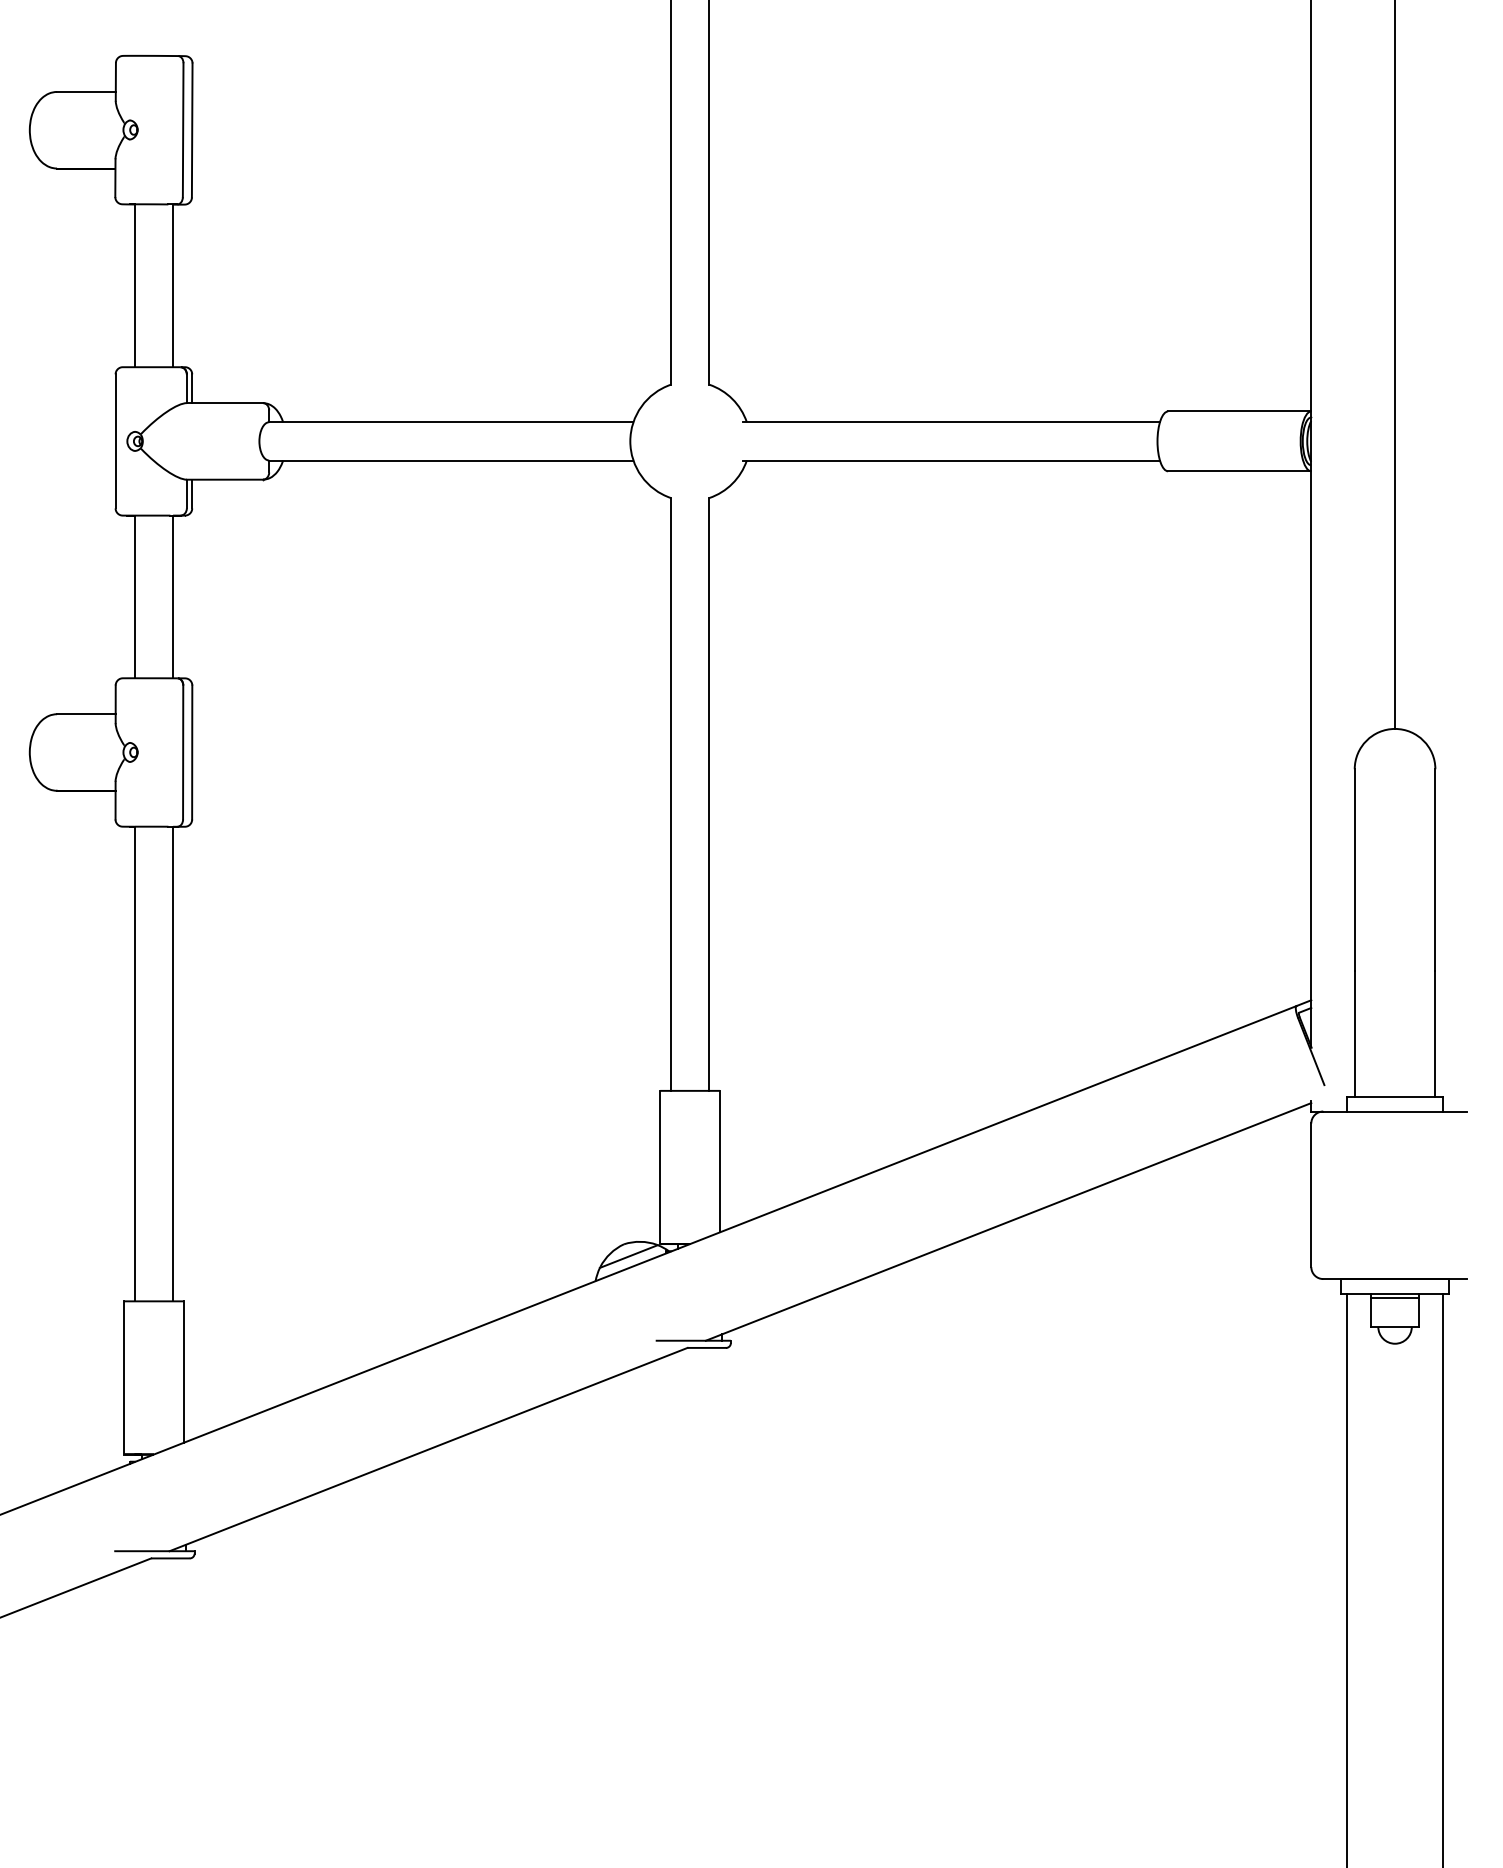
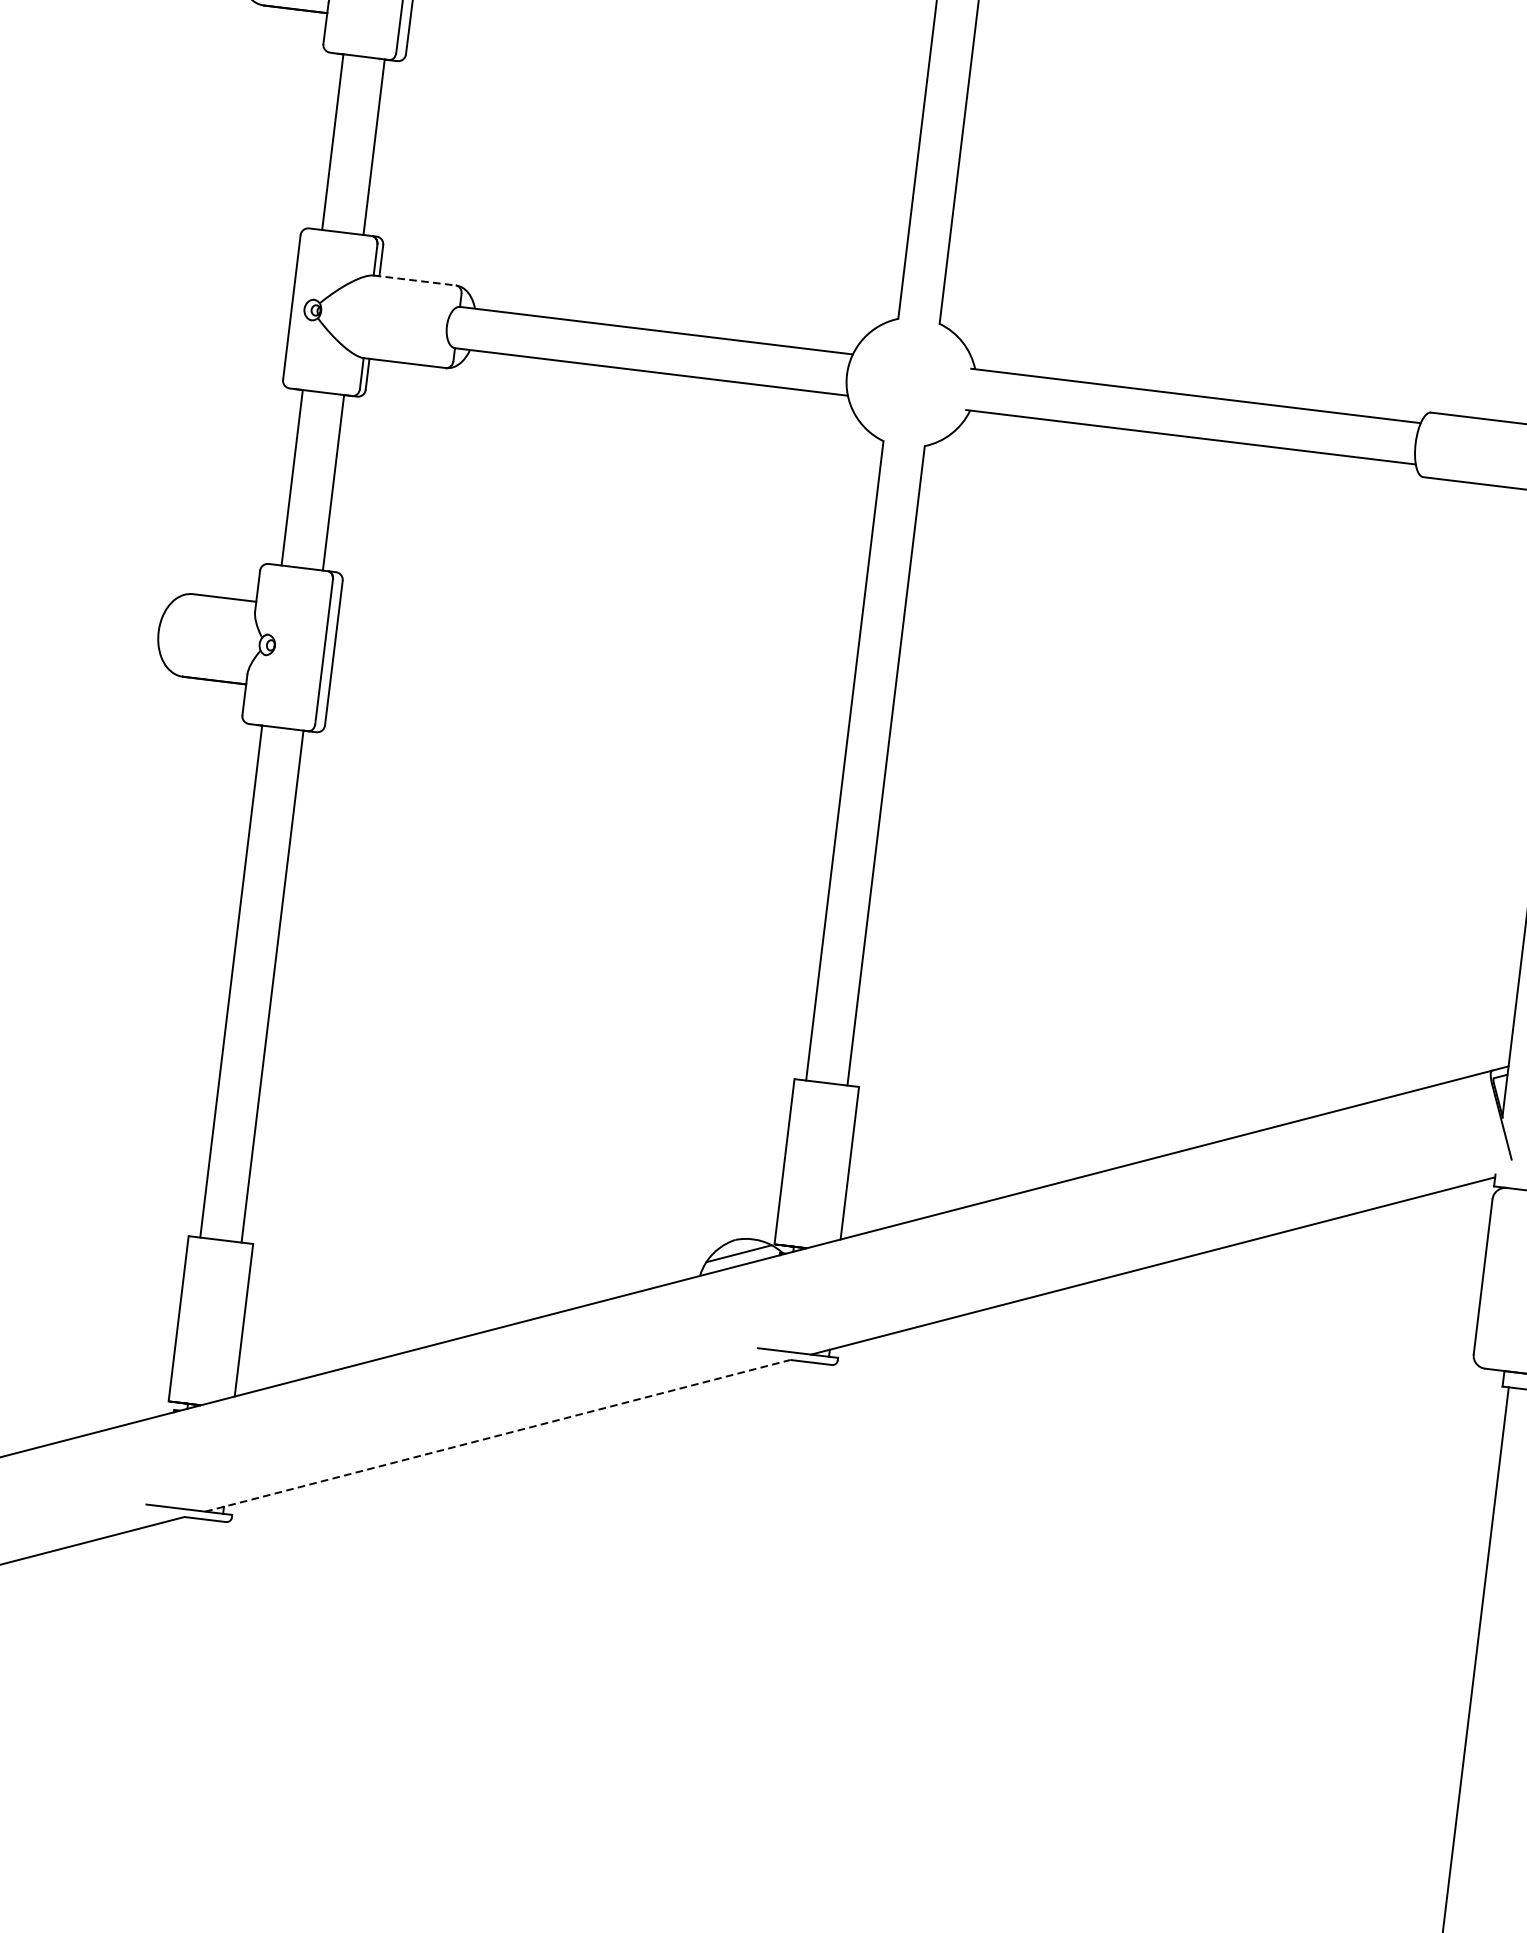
line: (225, 403) -> (415, 280), solid -> dashed
line: (429, 1449) -> (498, 1435), solid -> dashed

